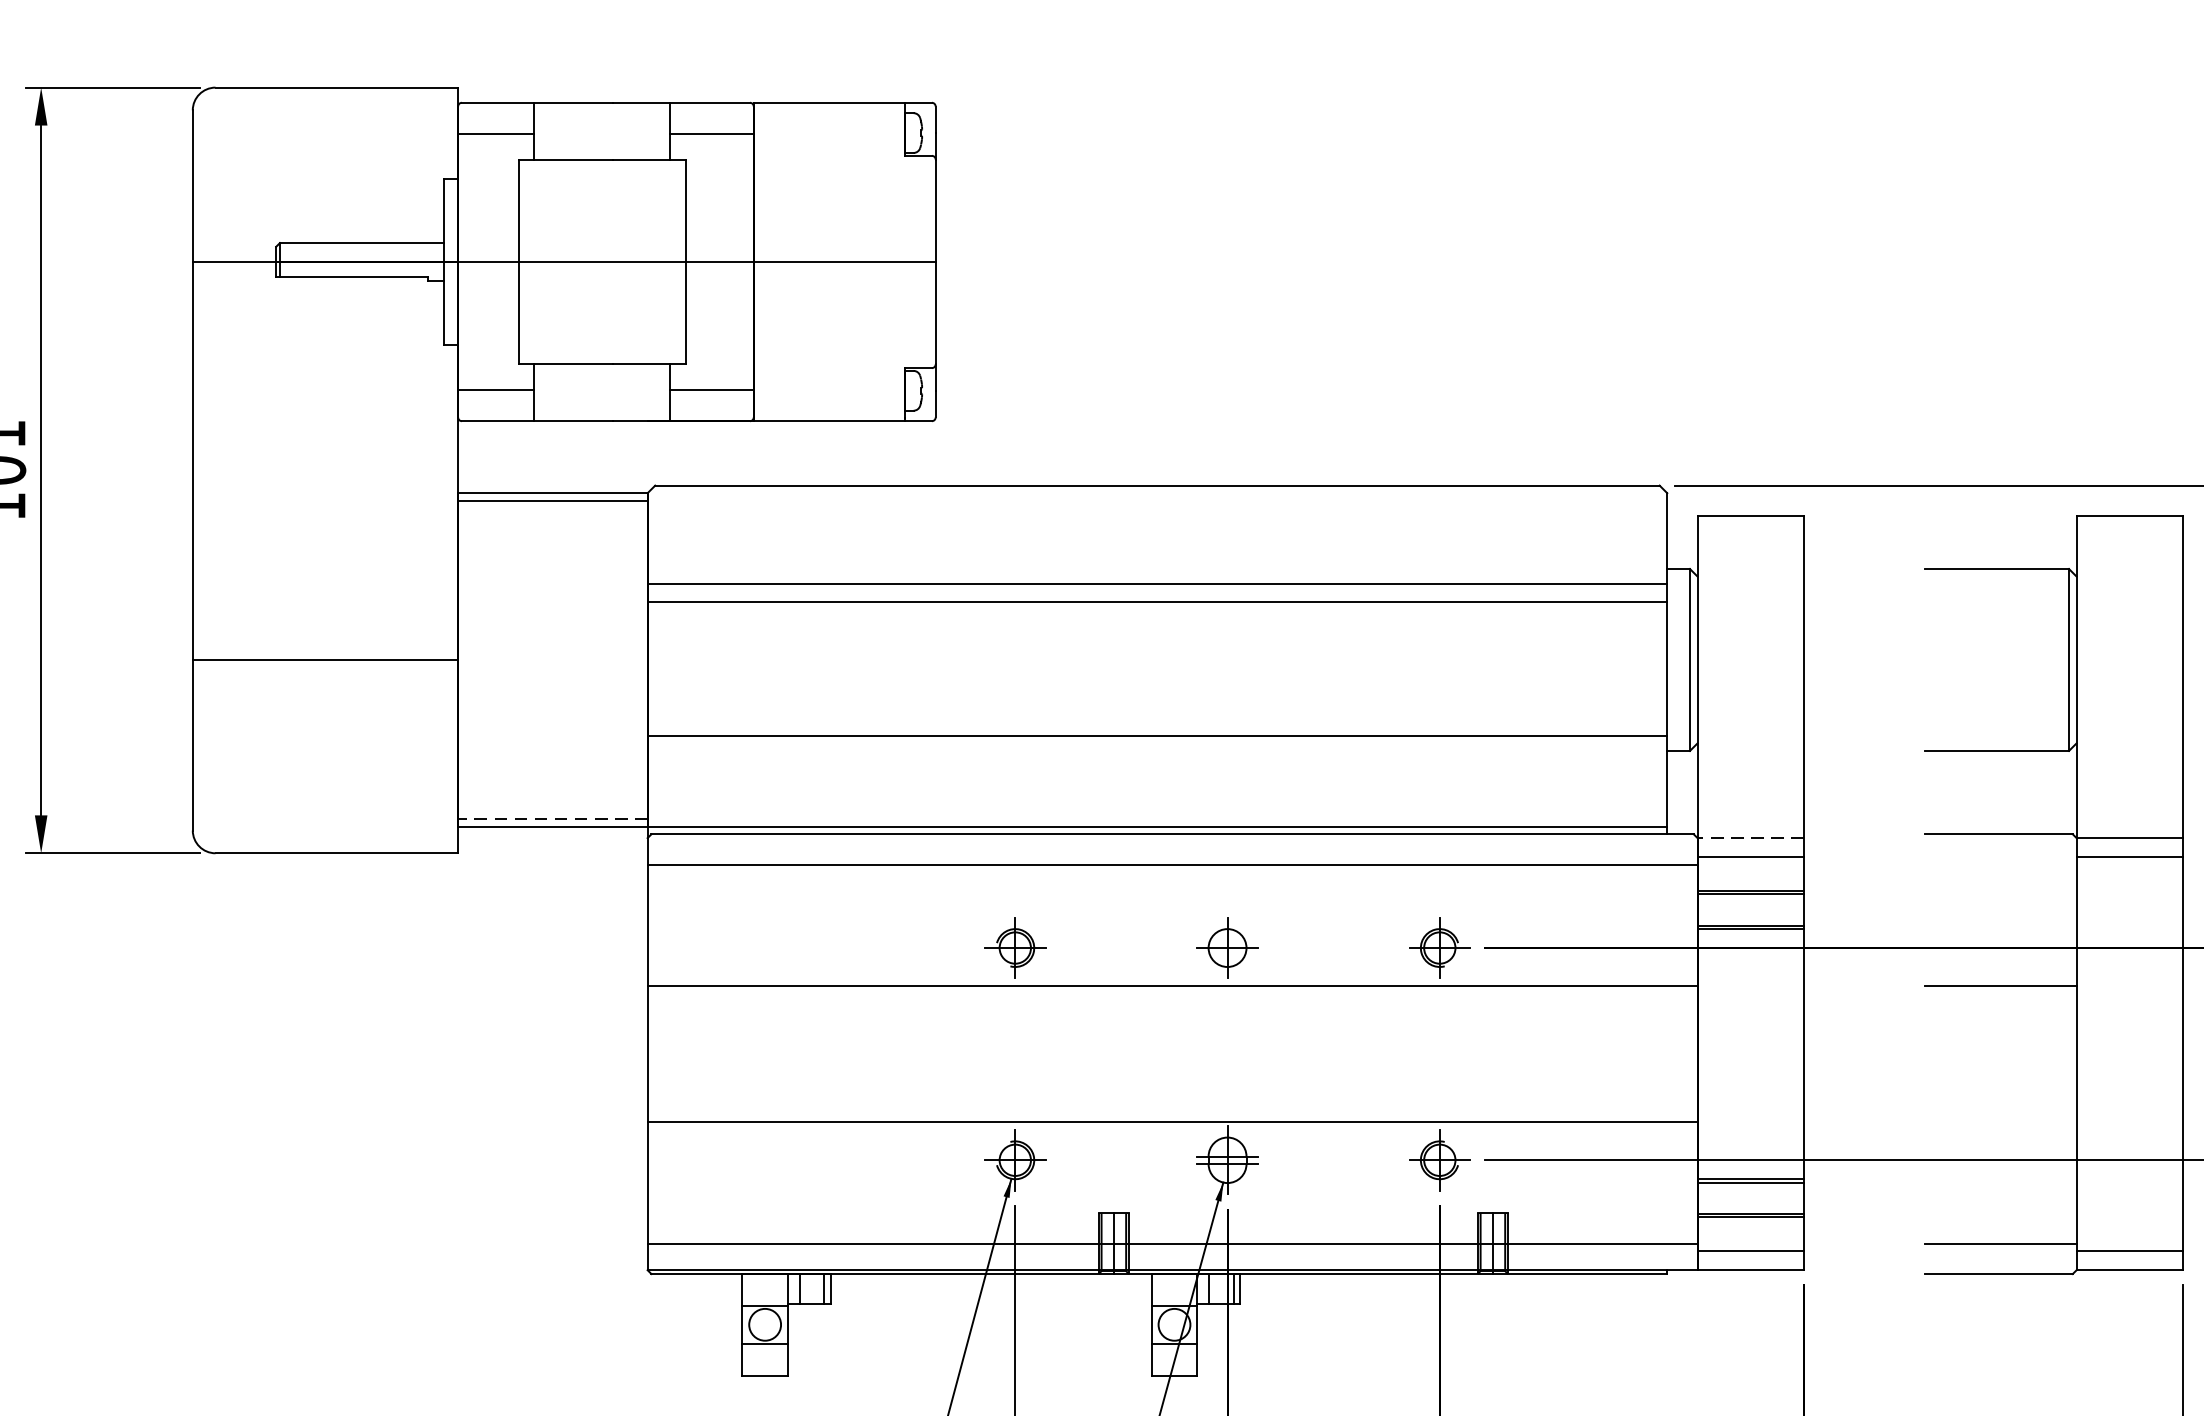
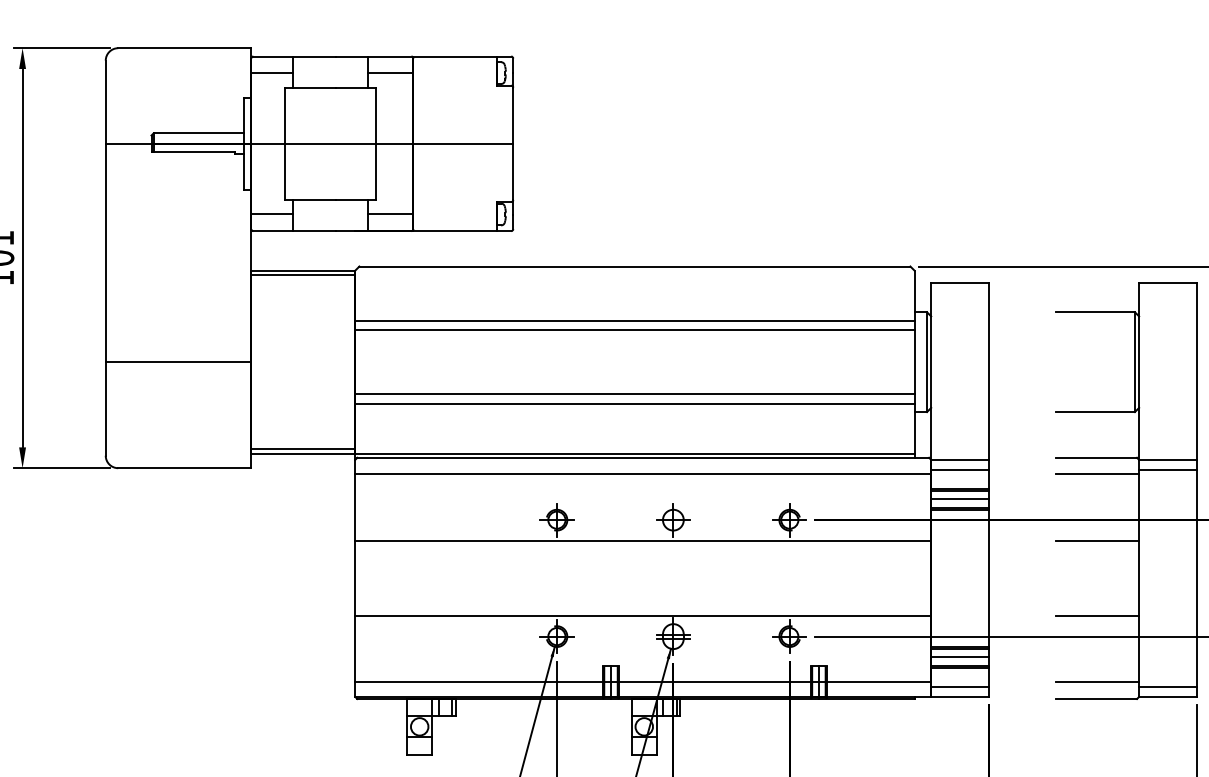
line: (1156, 717) -> (634, 393), added
line: (553, 819) -> (303, 449), dashed -> solid
line: (1749, 837) -> (959, 459), dashed -> solid
line: (2000, 864) -> (1097, 474), added
line: (1750, 910) -> (960, 499), added
line: (2000, 1121) -> (1097, 615), added
line: (1750, 1198) -> (960, 657), added

